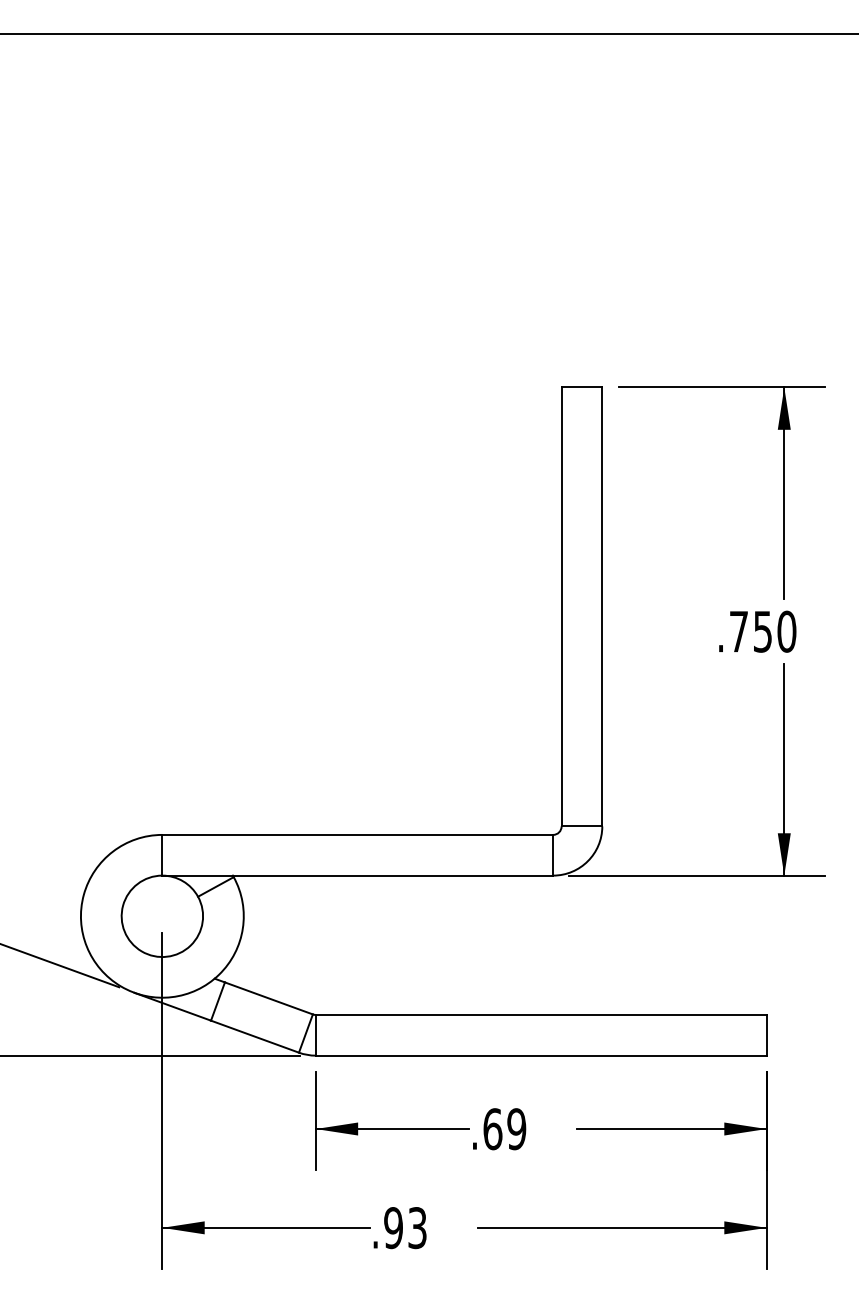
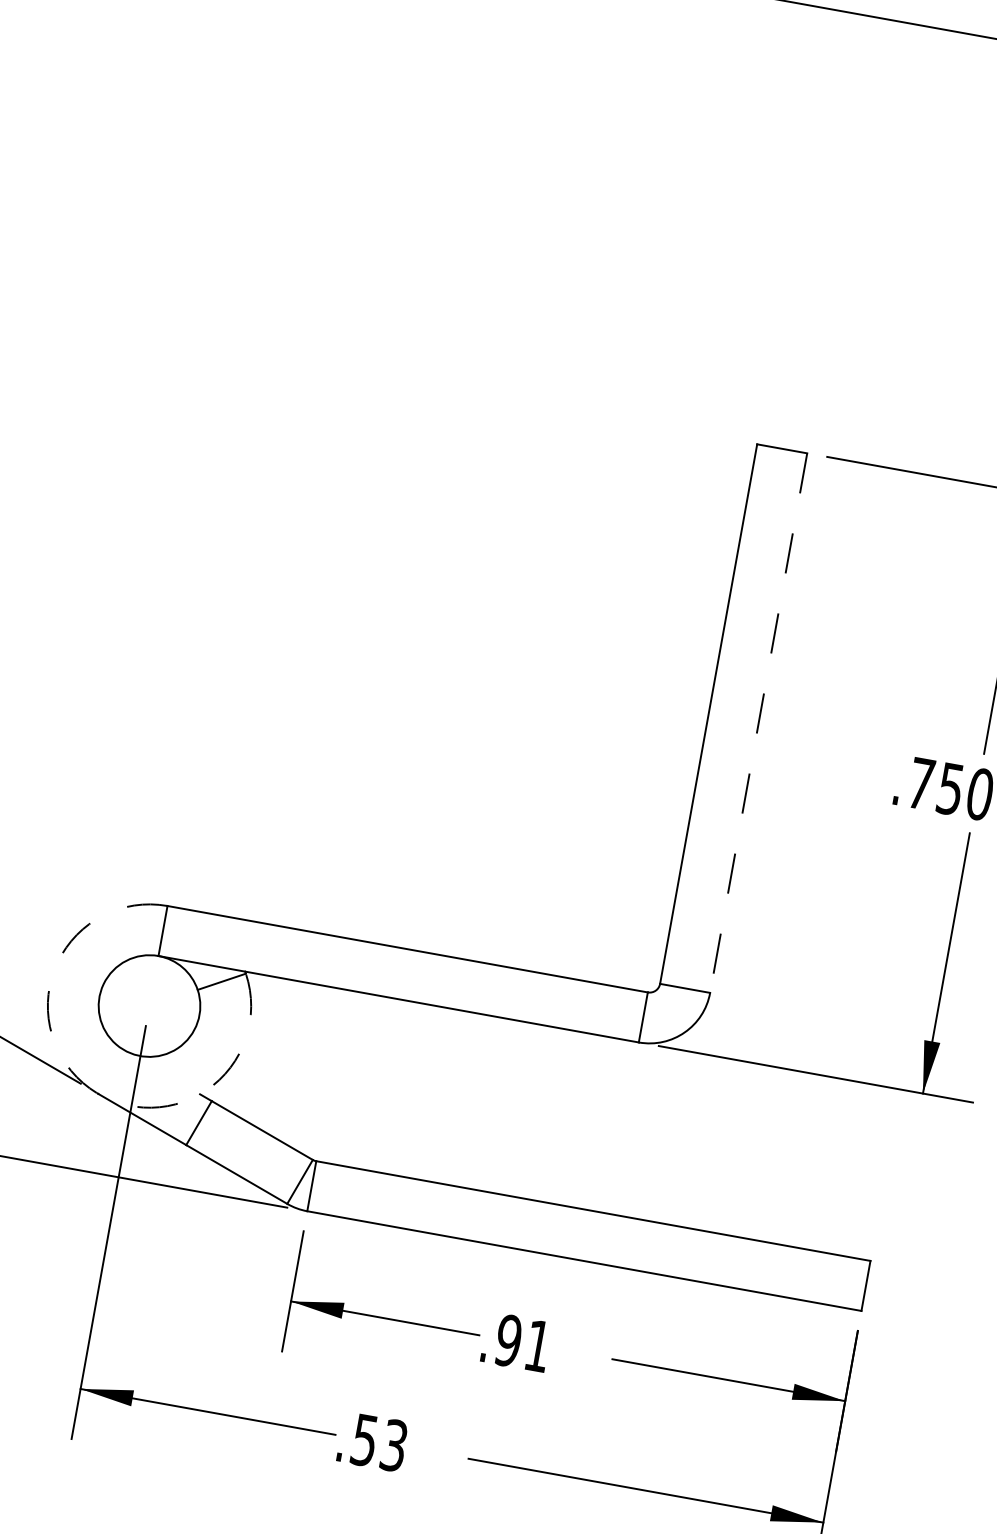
line: (602, 607) -> (758, 723), solid -> dashed
arc: (120, 986) -> (82, 1083), solid -> dashed
text: (504, 1129) -> (522, 1343), .69 -> .91
text: (393, 1227) -> (364, 1439), .93 -> .53

